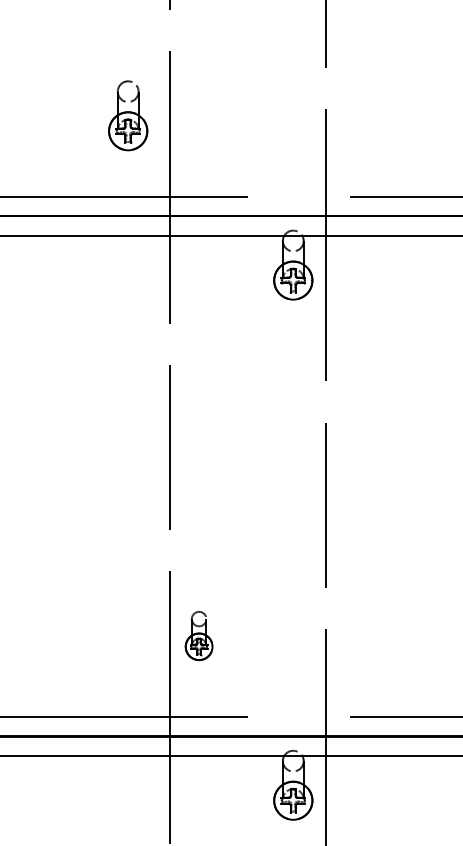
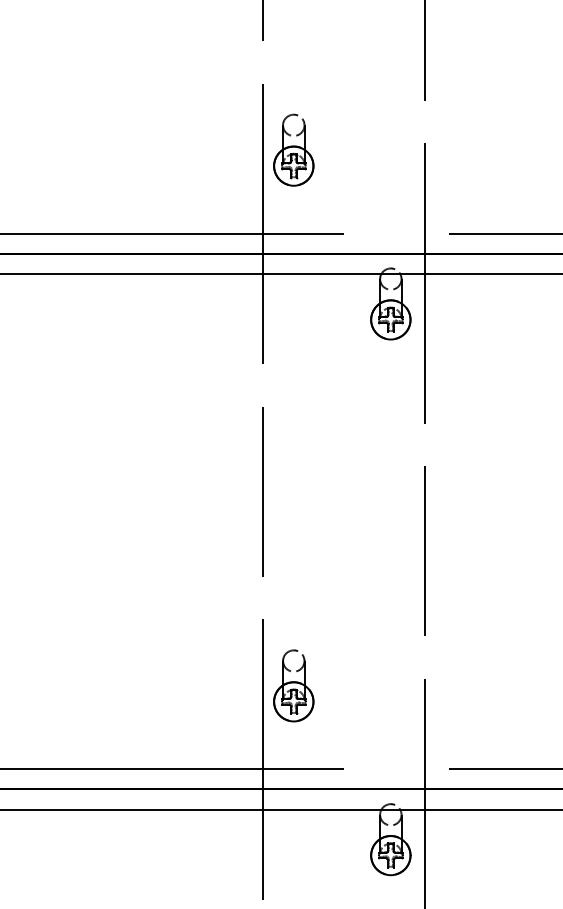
part: (127, 115) -> (293, 149), moved
part: (198, 635) -> (293, 685), size x1.43

